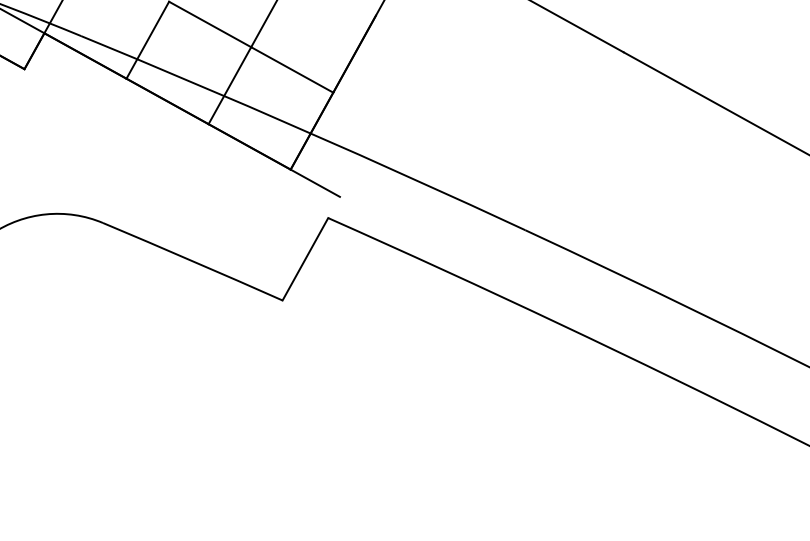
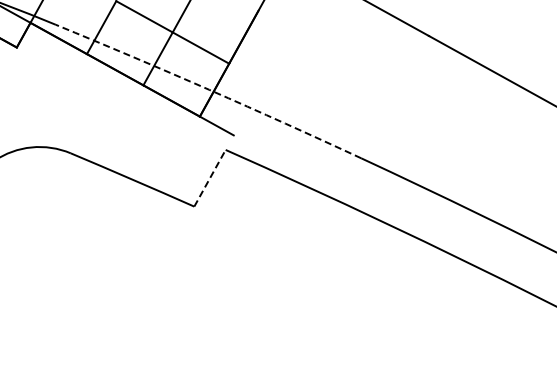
arc: (304, 130) -> (209, 89), solid -> dashed
line: (306, 258) -> (210, 177), solid -> dashed

